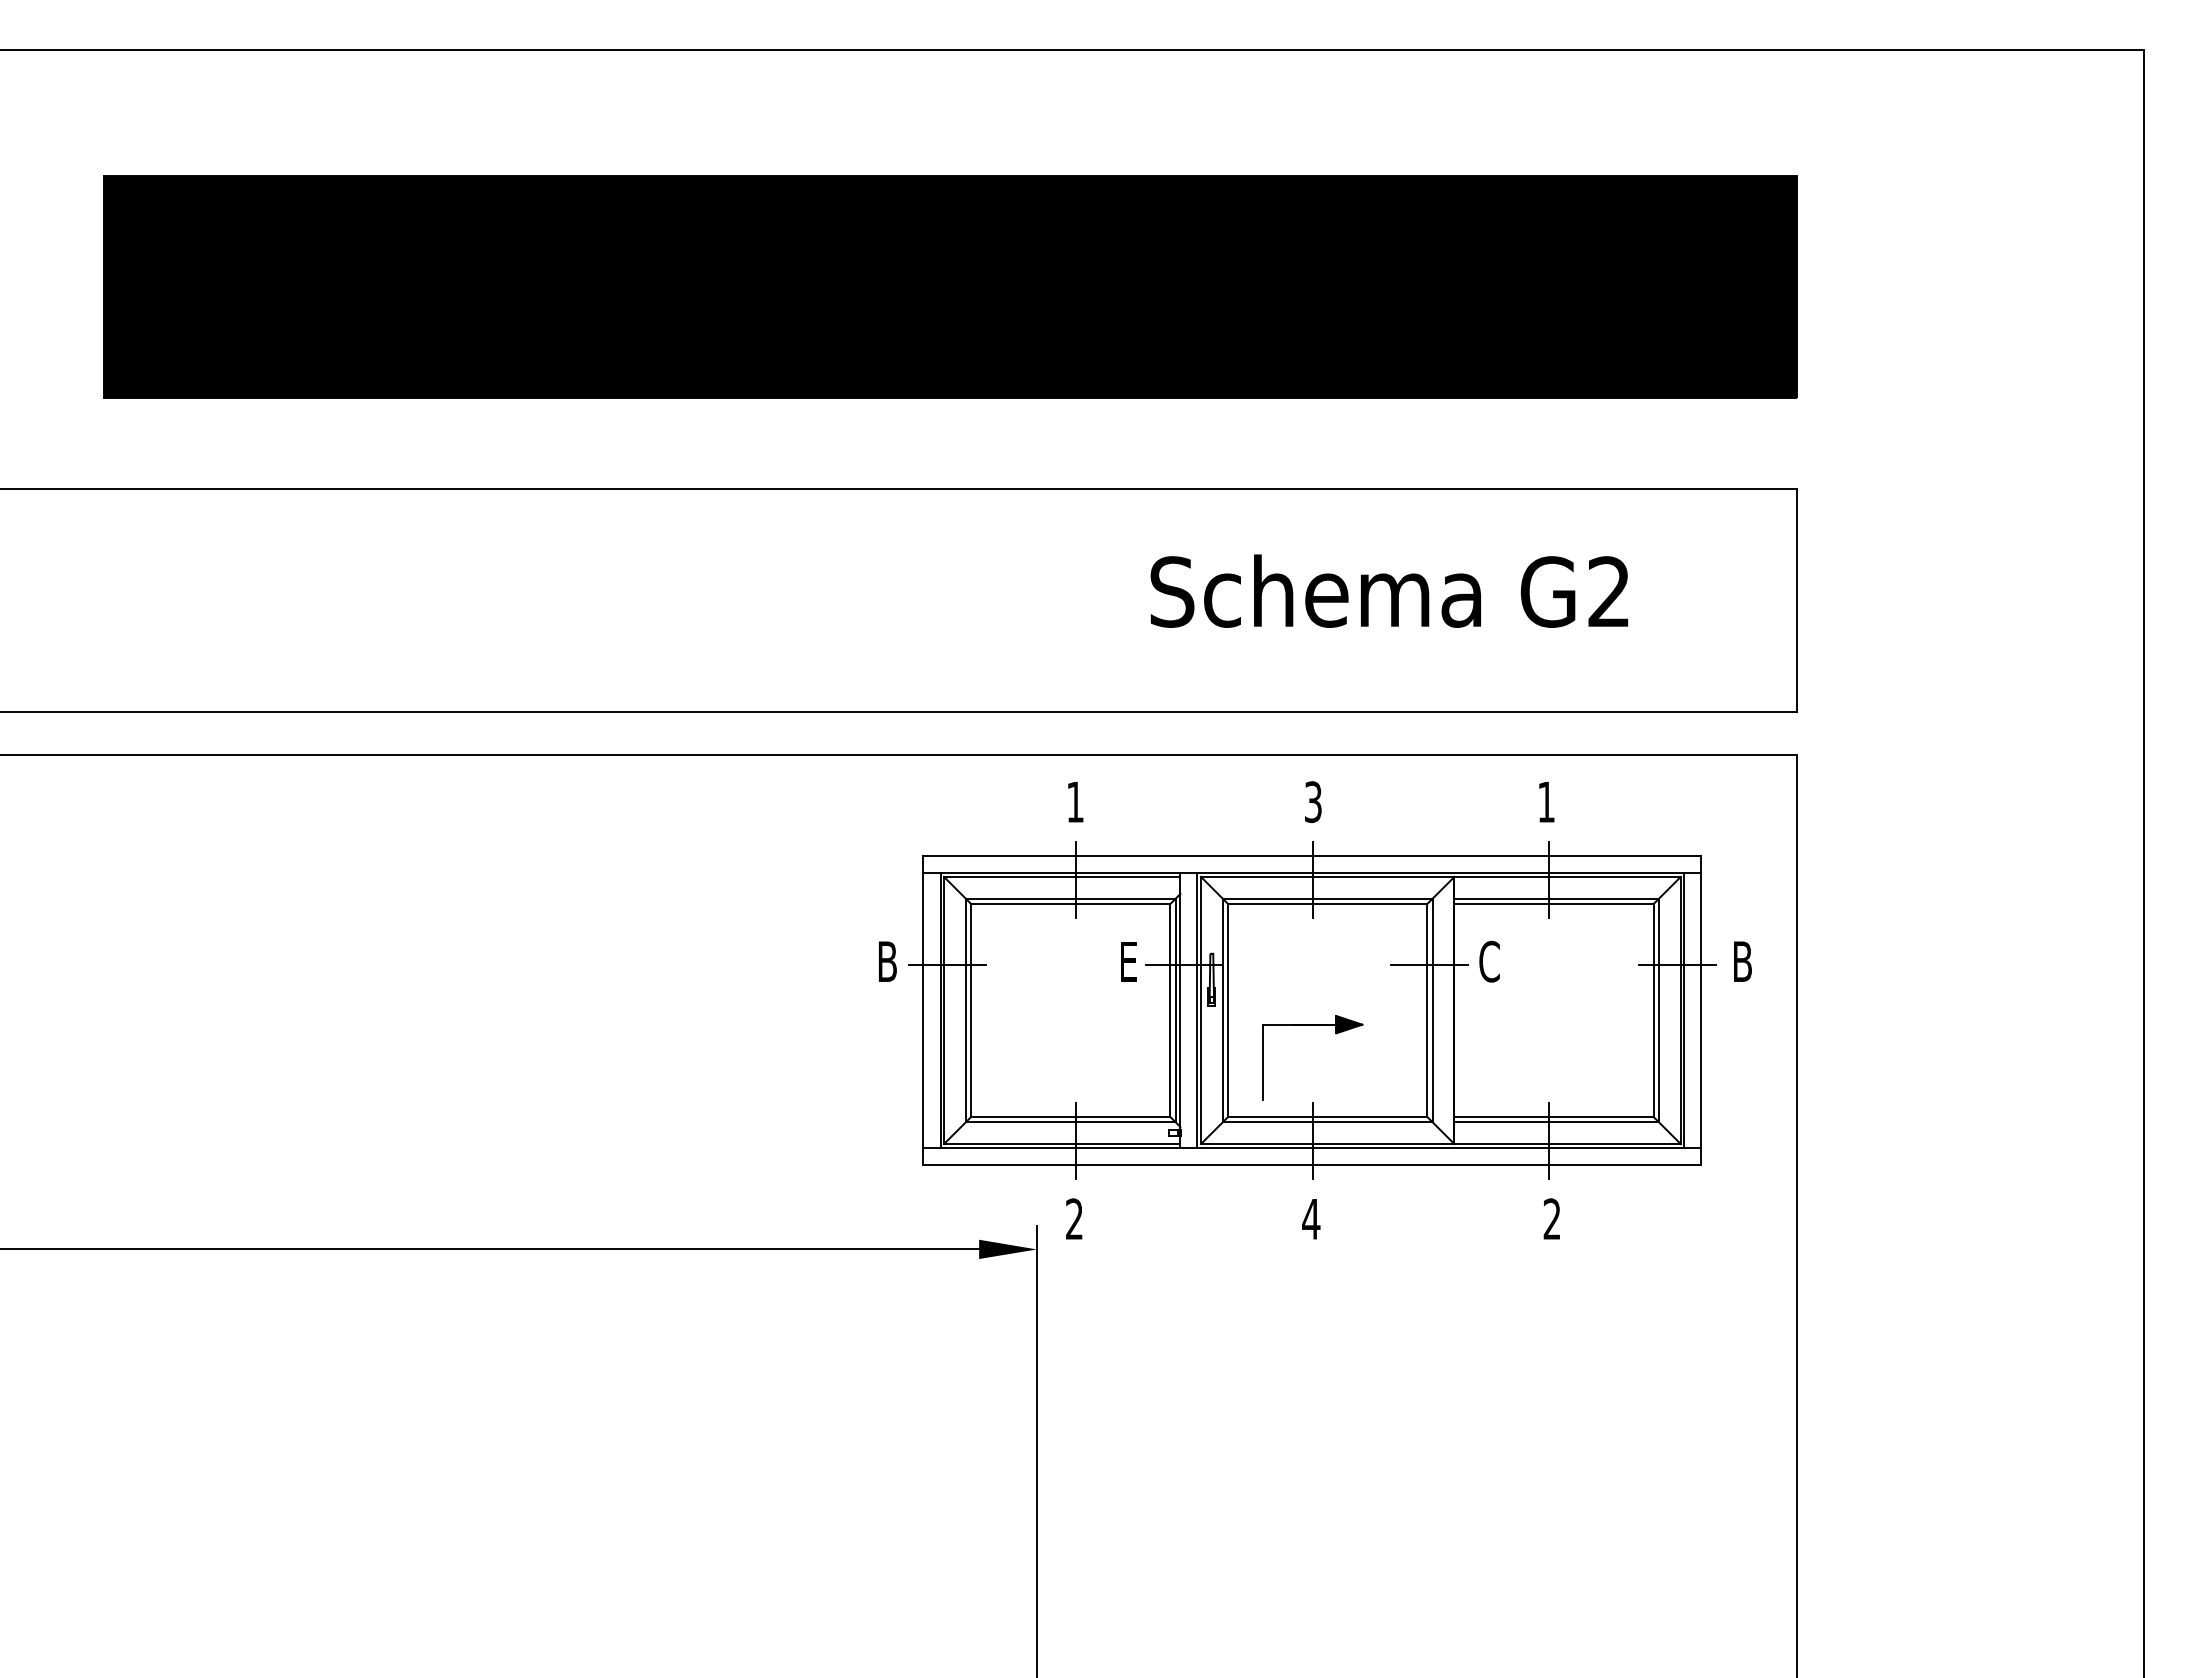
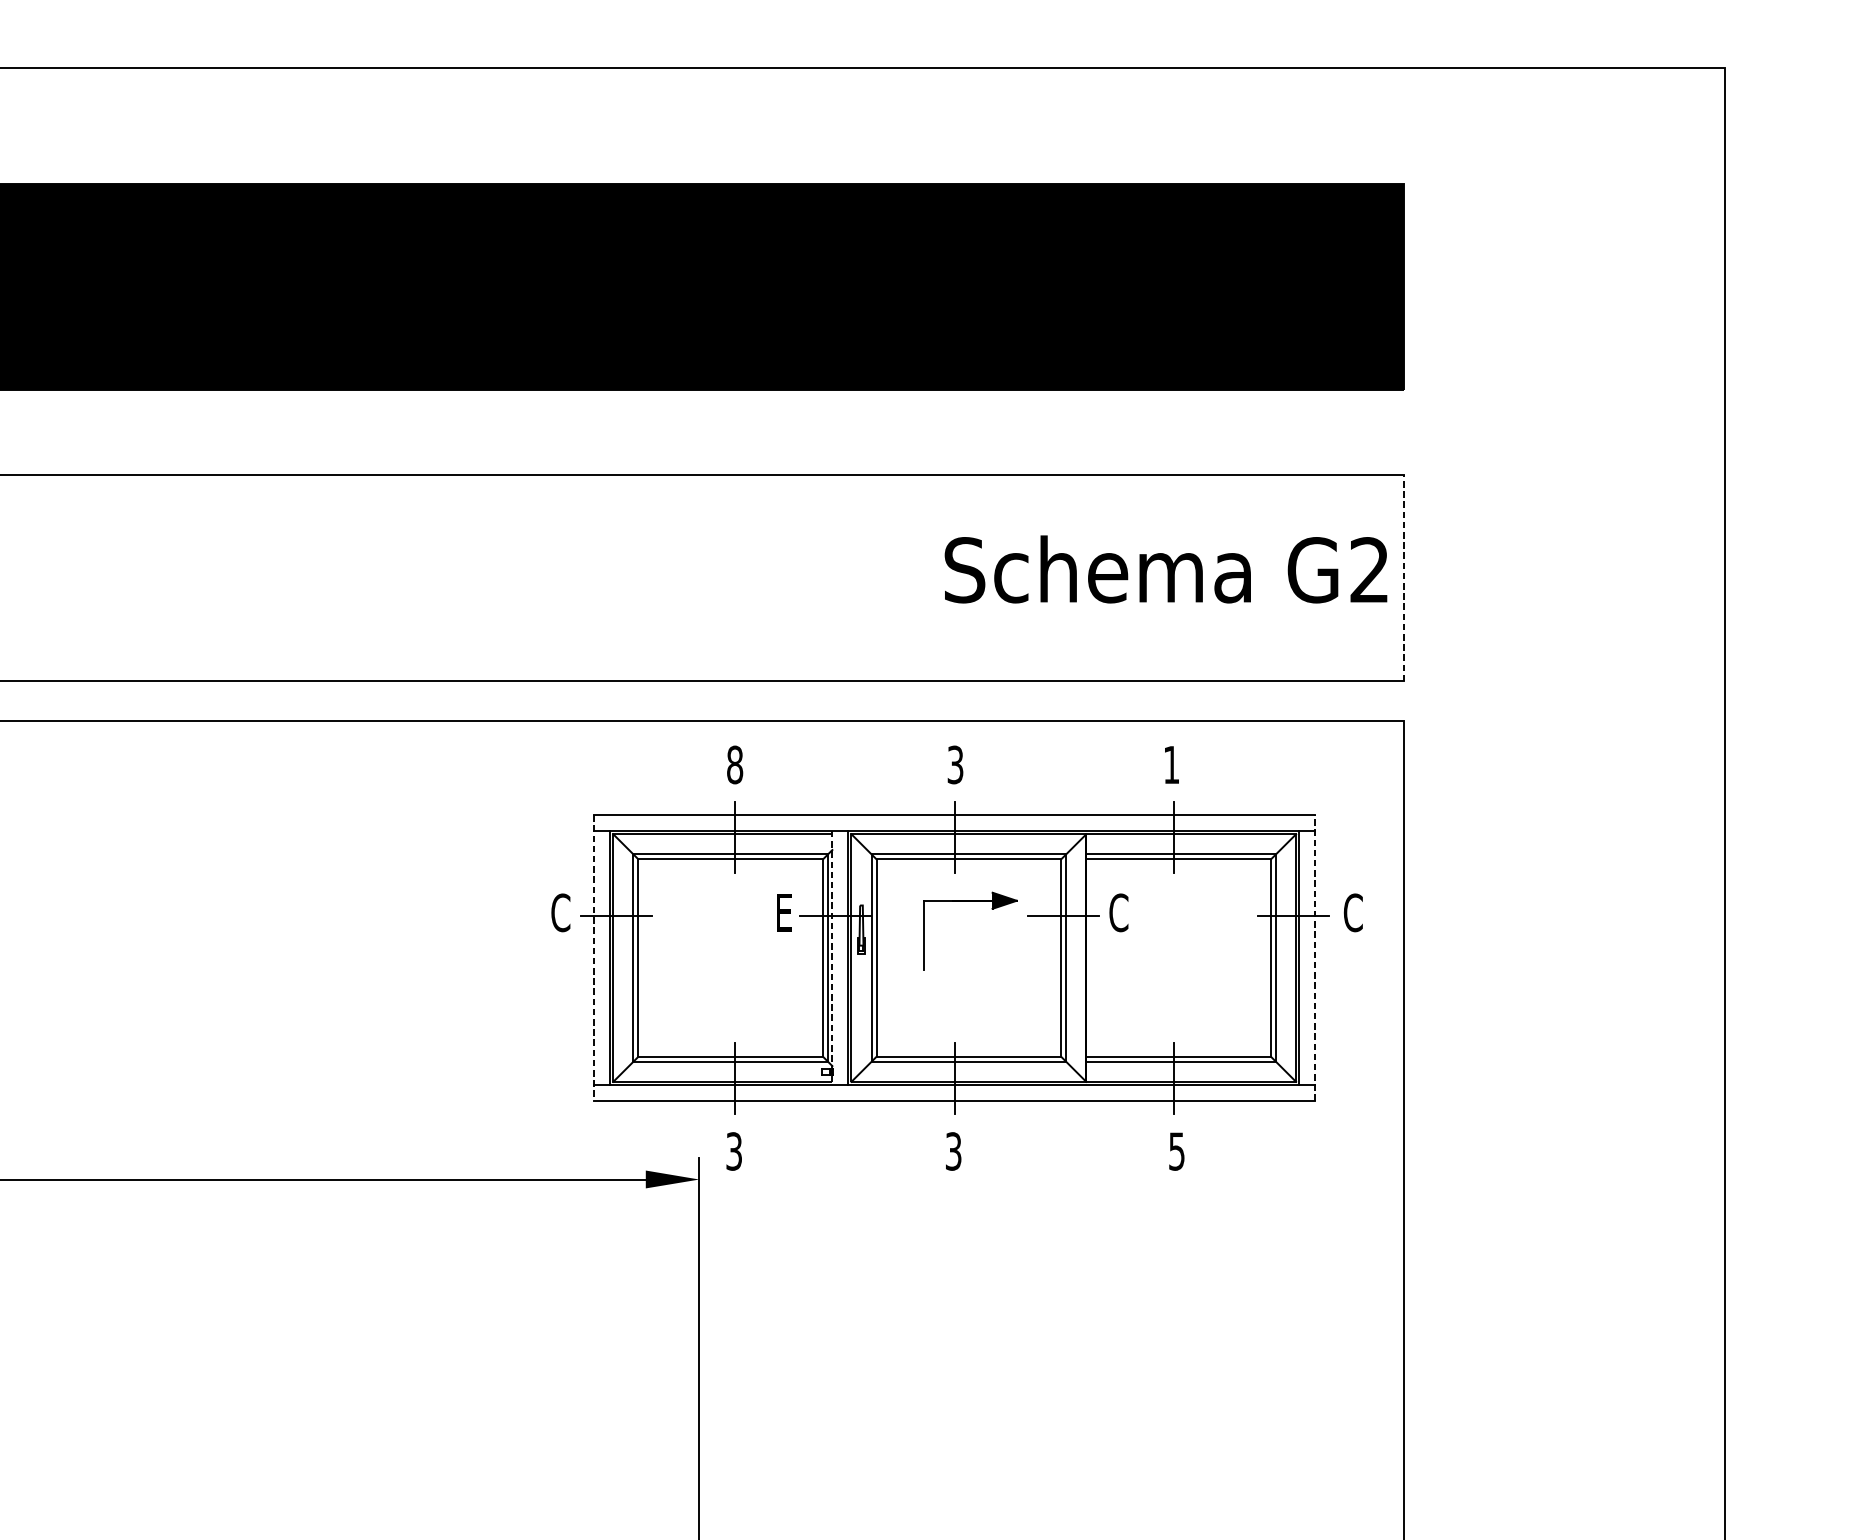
text: (1389, 590) -> (1166, 568), moved
line: (1797, 599) -> (1404, 577), solid -> dashed
text: (1075, 802) -> (735, 765), 1 -> 8
text: (887, 961) -> (560, 912), B -> C
text: (1742, 961) -> (1353, 912), B -> C
line: (1180, 1010) -> (832, 958), solid -> dashed
line: (1701, 1010) -> (1315, 958), solid -> dashed
line: (923, 1011) -> (594, 959), solid -> dashed
part: (1312, 1025) -> (970, 901), moved
text: (1074, 1219) -> (734, 1151), 2 -> 3
text: (1311, 1219) -> (953, 1151), 4 -> 3
text: (1551, 1219) -> (1176, 1151), 2 -> 5

